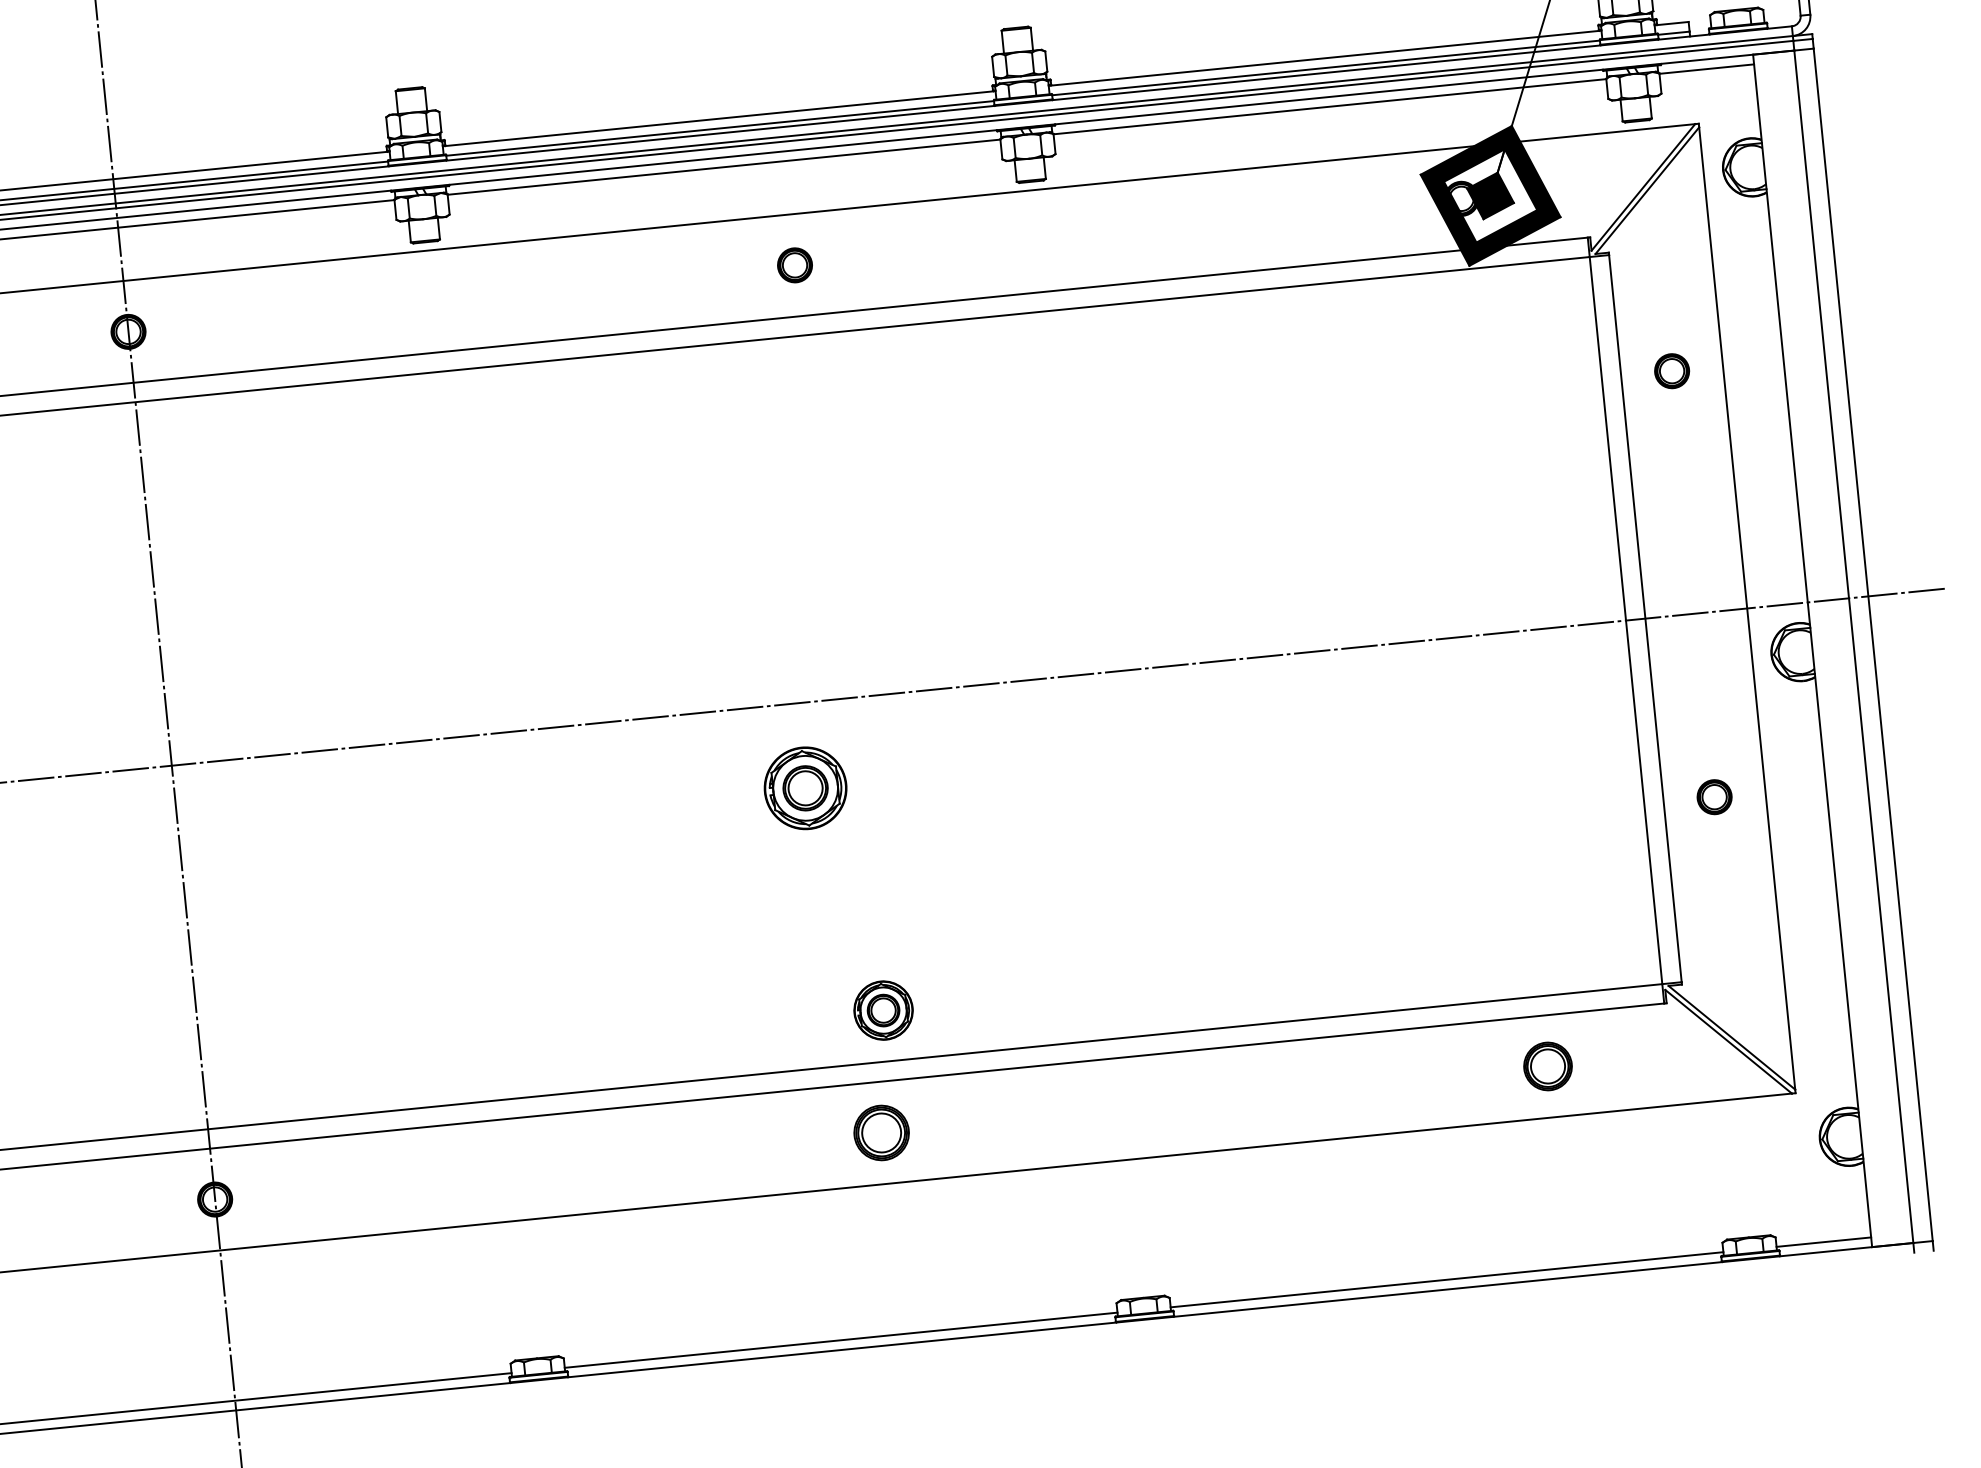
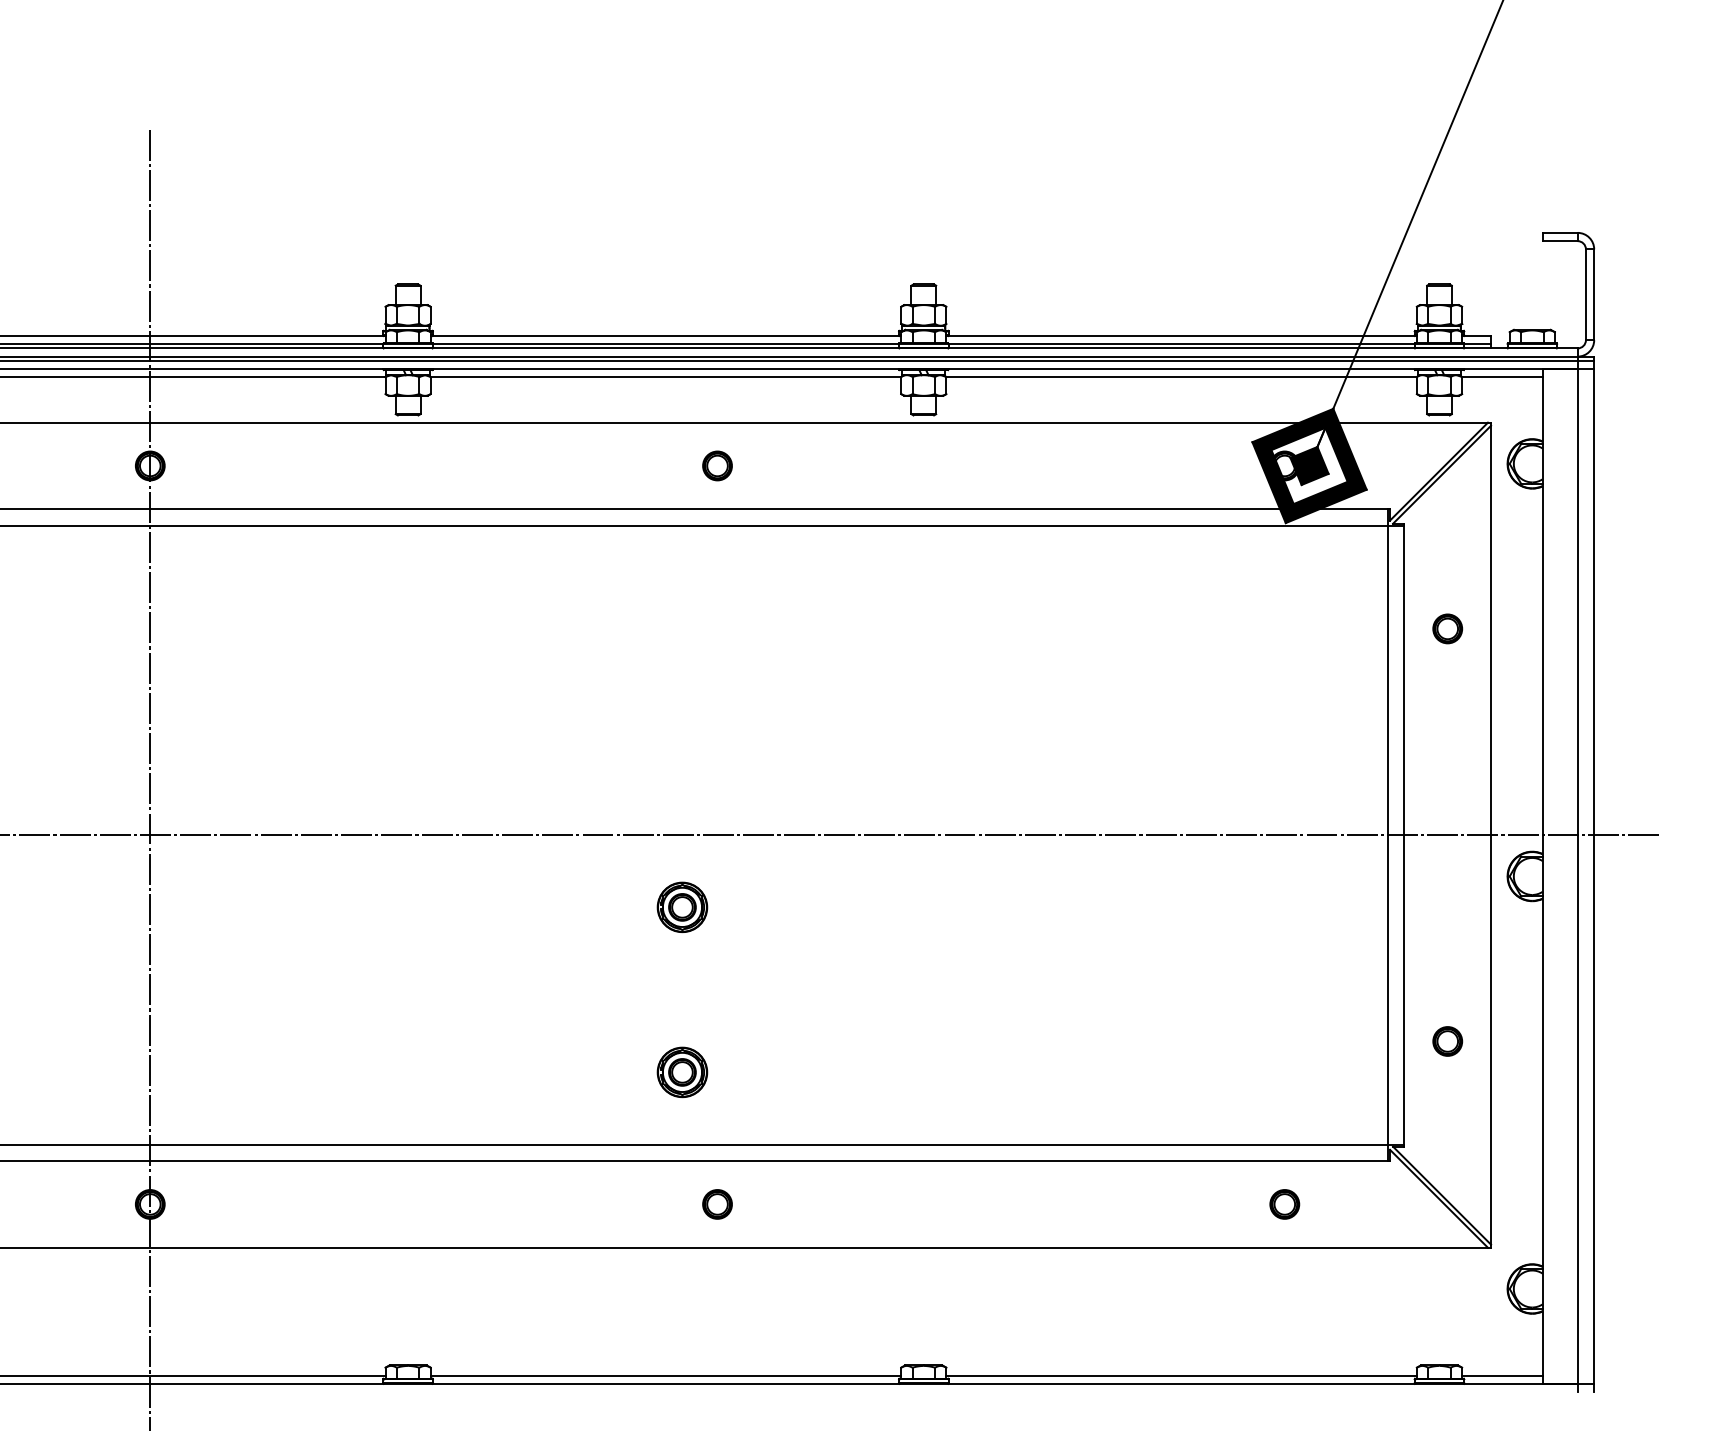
part: (805, 787) -> (682, 906), size x0.71
part: (1714, 797) -> (1447, 1041), moved
part: (883, 1010) -> (682, 1072), moved
part: (1547, 1066) -> (1284, 1204), size x0.71
part: (881, 1133) -> (717, 1204), size x0.62

